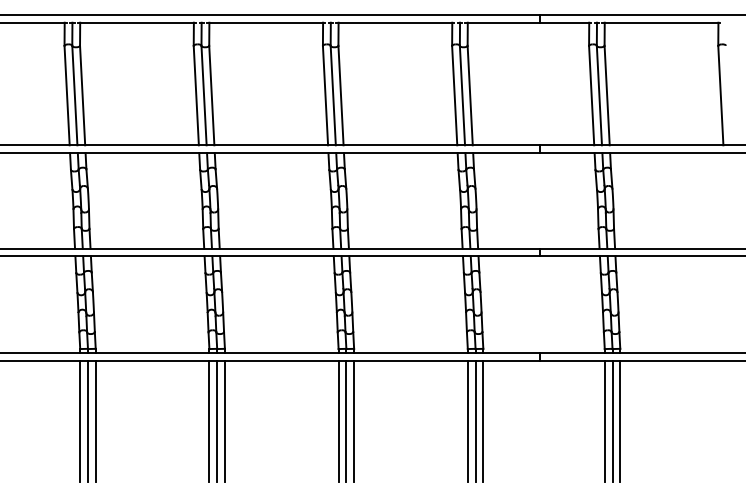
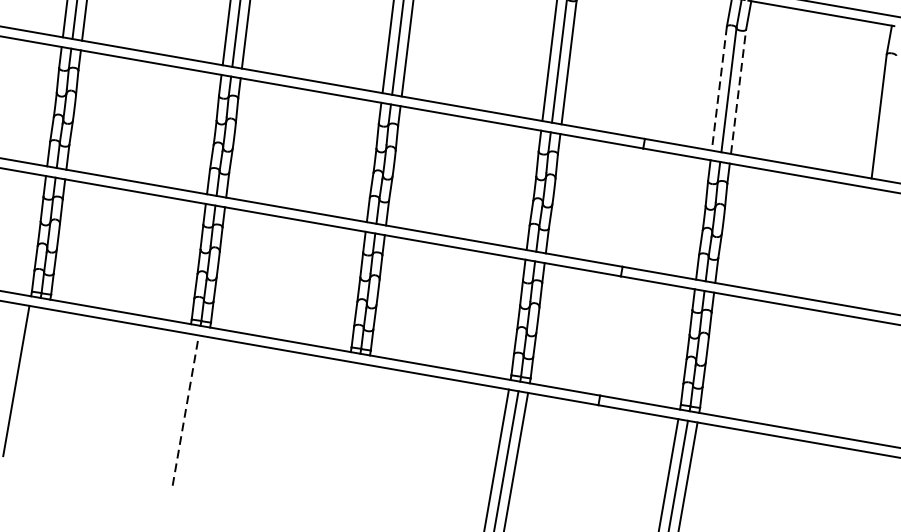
line: (591, 95) -> (719, 88), solid -> dashed
line: (607, 95) -> (738, 91), solid -> dashed
line: (87, 421) -> (25, 382), removed
line: (95, 421) -> (35, 384), removed
line: (209, 421) -> (176, 409), removed
line: (217, 421) -> (186, 410), solid -> dashed
line: (224, 421) -> (194, 412), removed
line: (338, 421) -> (335, 437), removed
line: (346, 421) -> (345, 438), removed
line: (354, 421) -> (355, 440), removed

